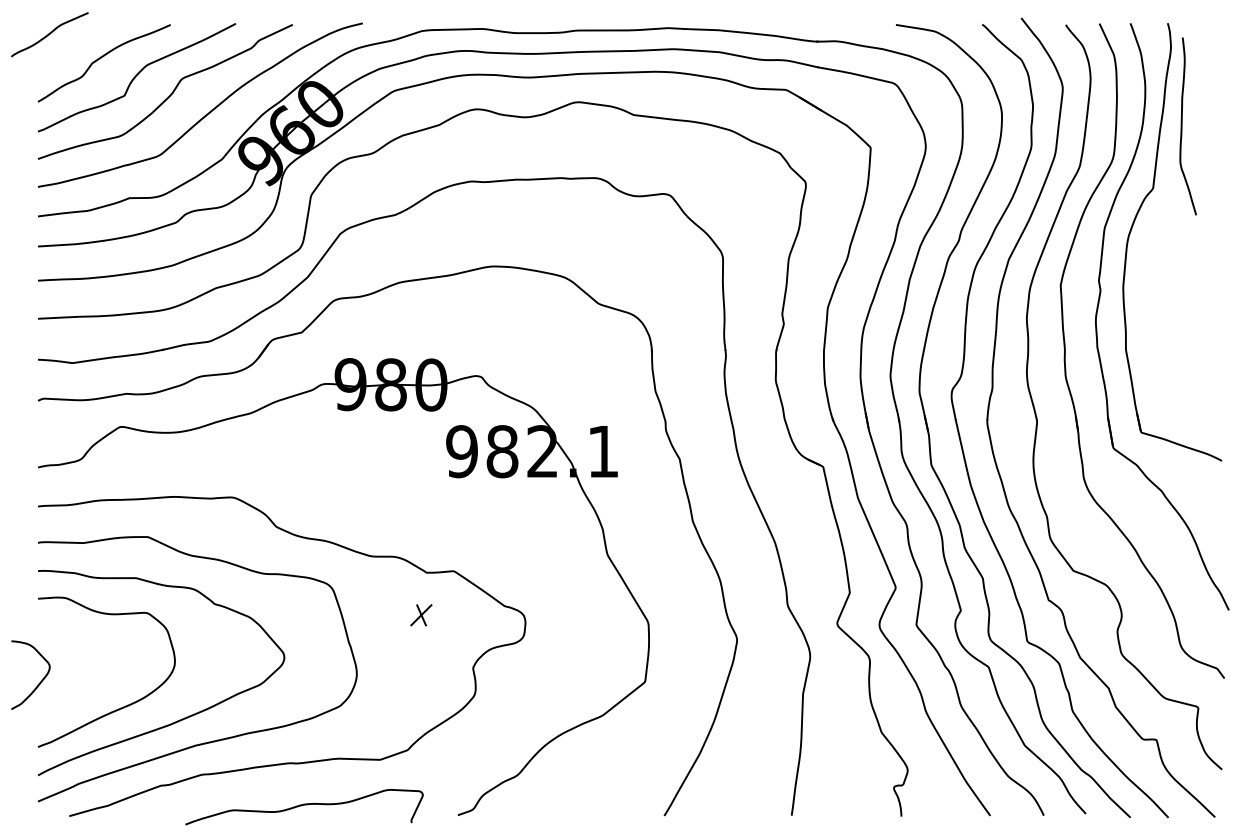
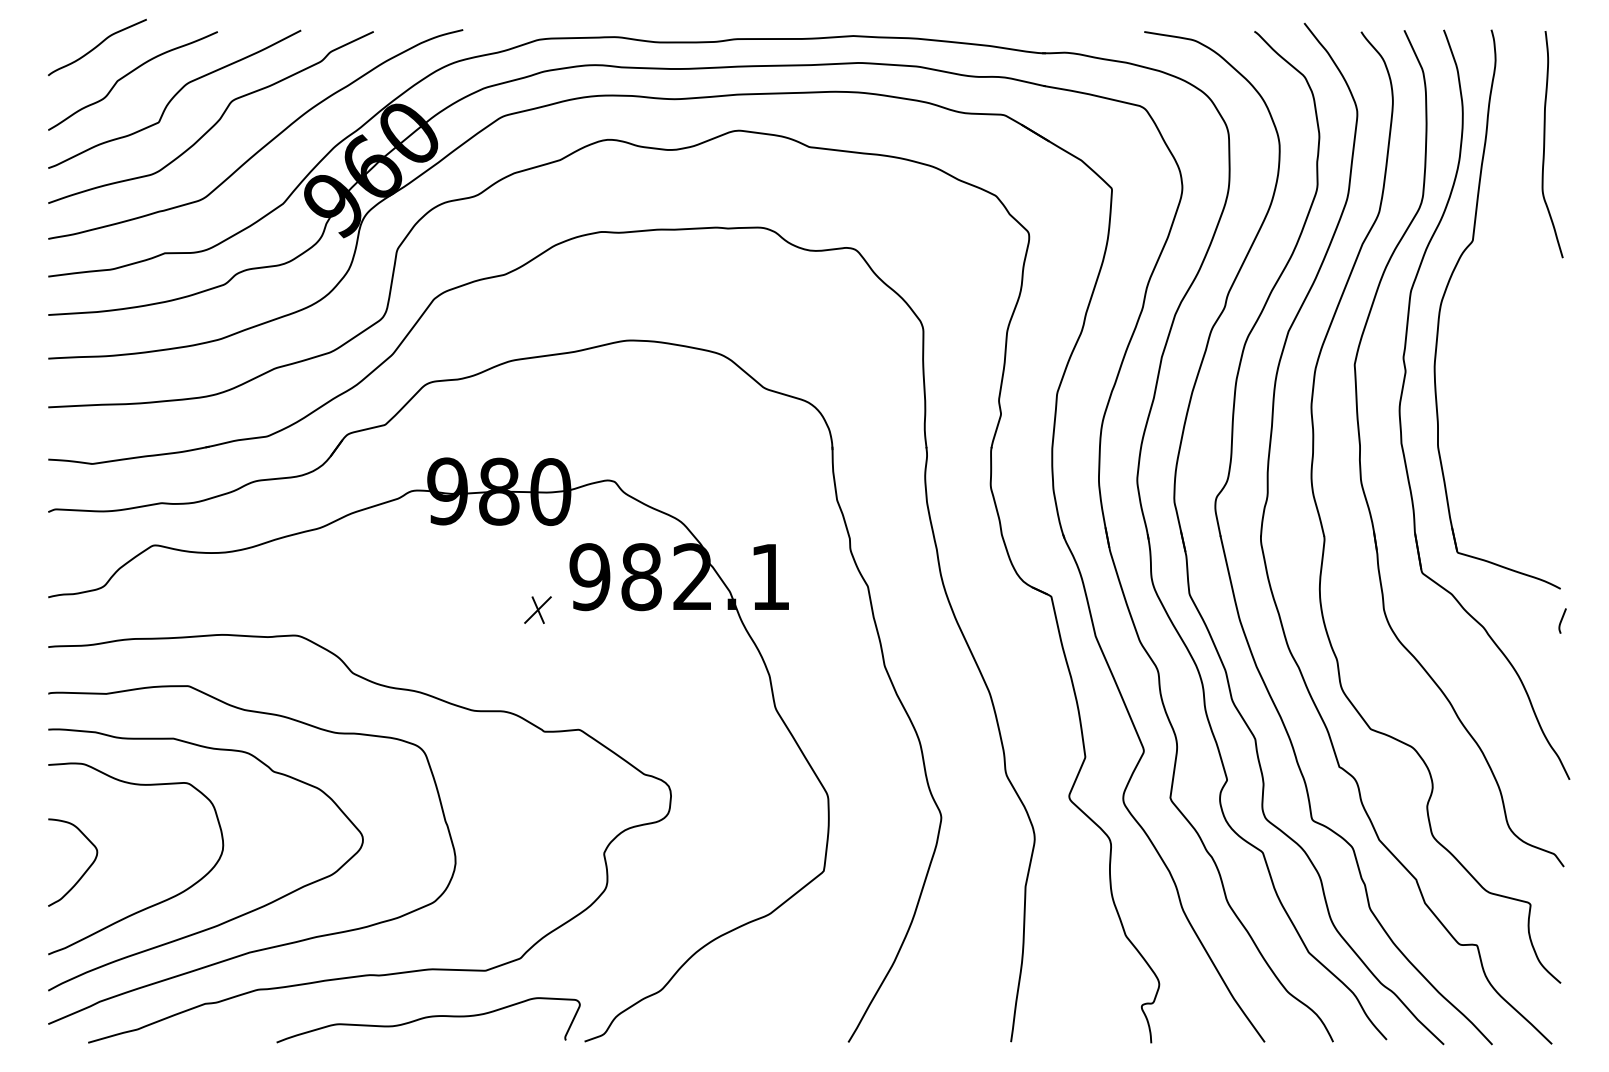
curve: (49, 34) -> (97, 47), moved
curve: (1182, 126) -> (1545, 144), moved
curve: (1223, 485) -> (1562, 620), added
part: (420, 614) -> (537, 609), moved
curve: (40, 681) -> (85, 870), moved
curve: (303, 805) -> (427, 1018), moved

